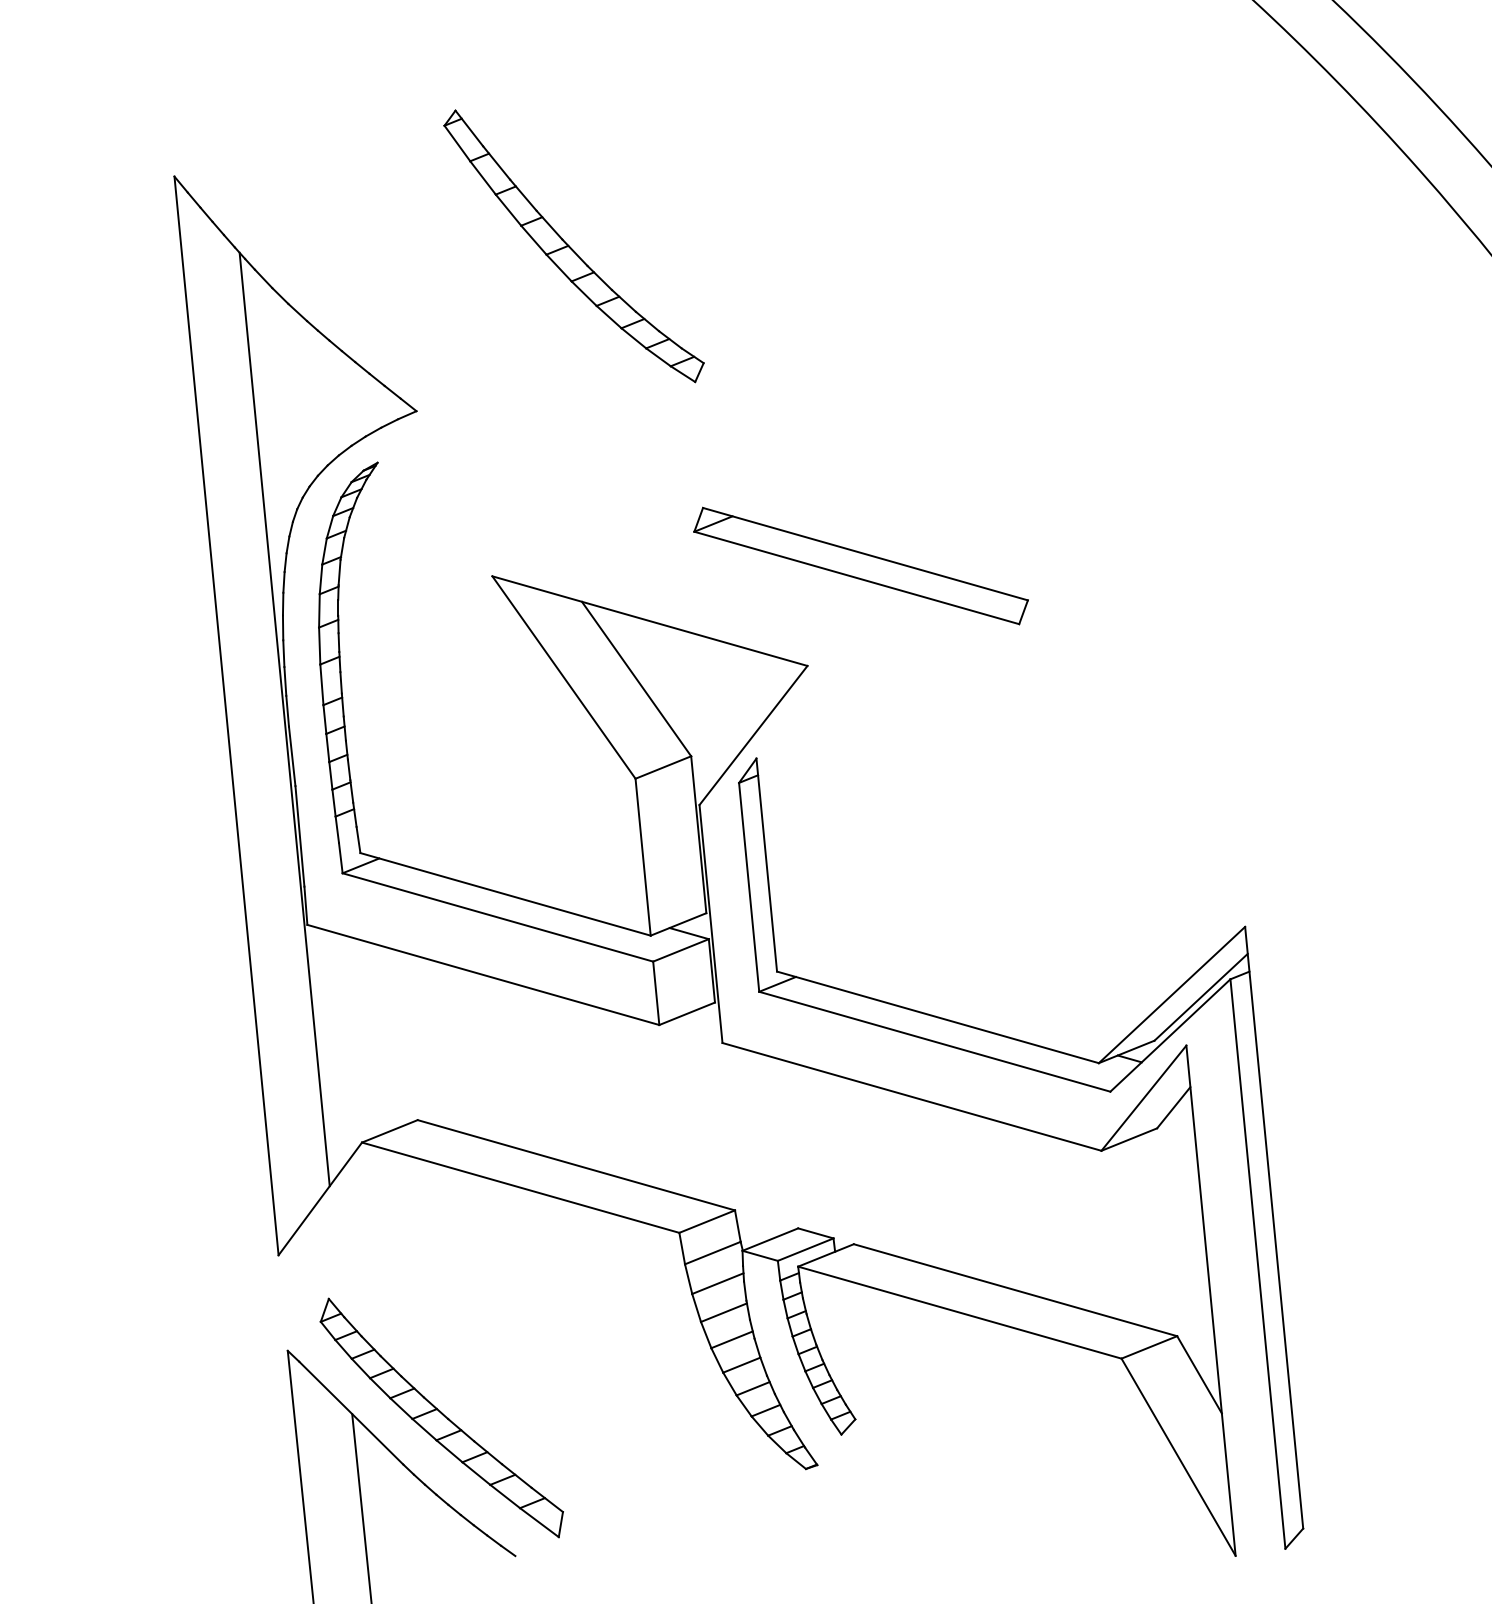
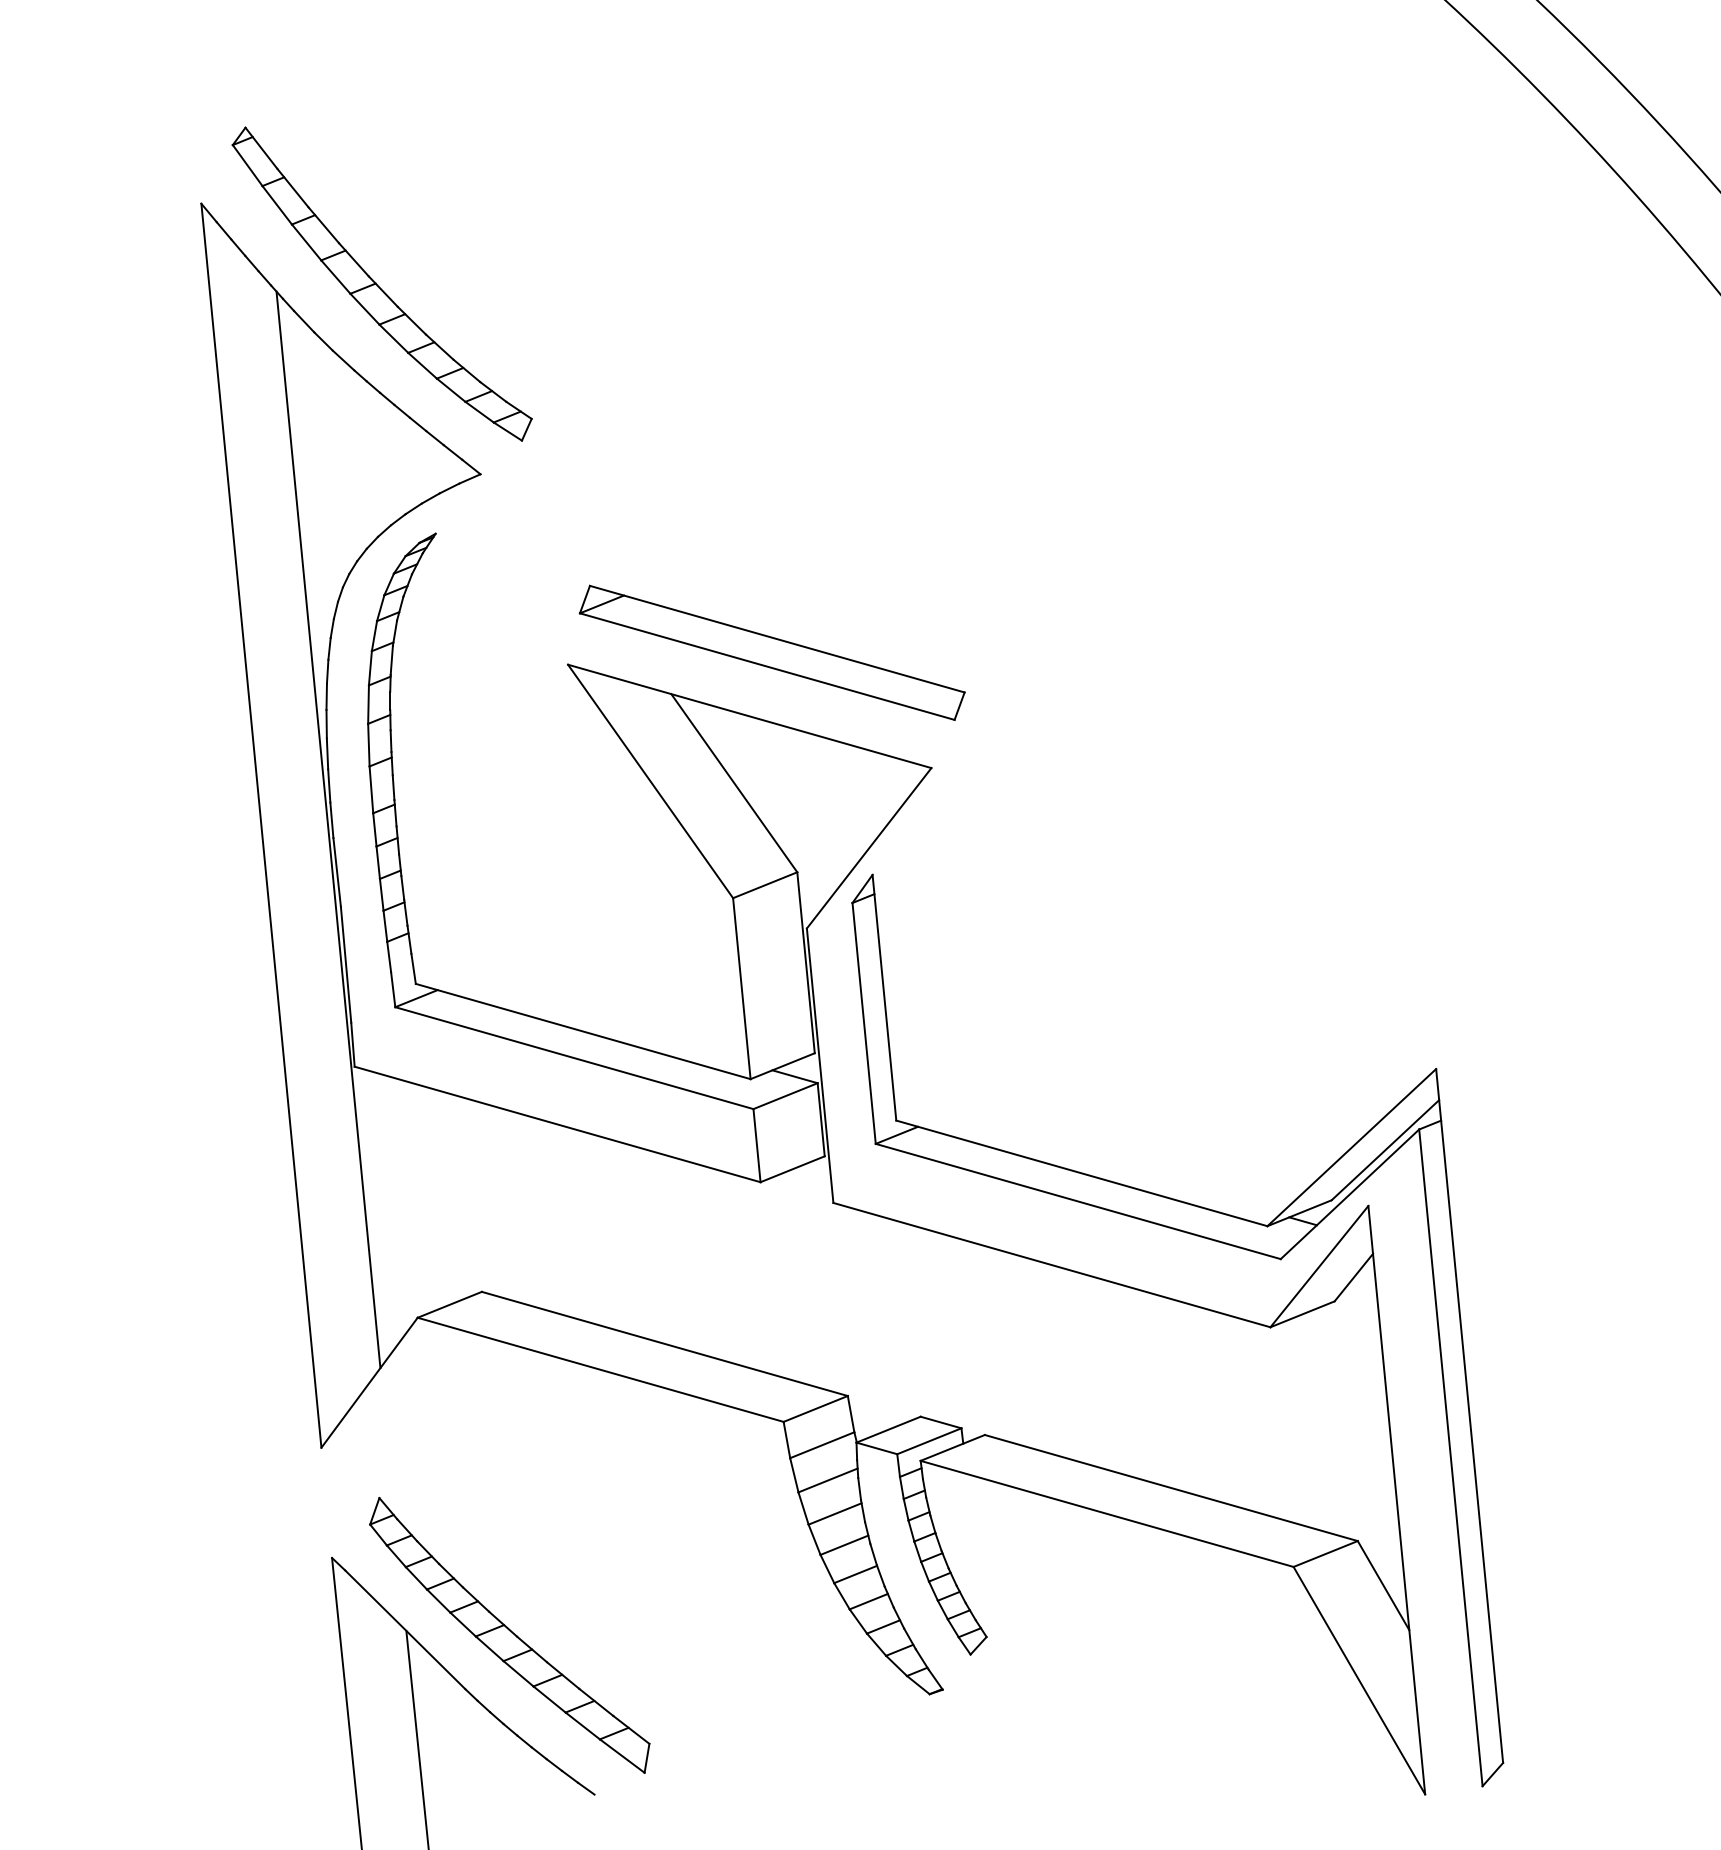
part: (573, 245) -> (381, 283), moved
part: (860, 565) -> (771, 652), moved

